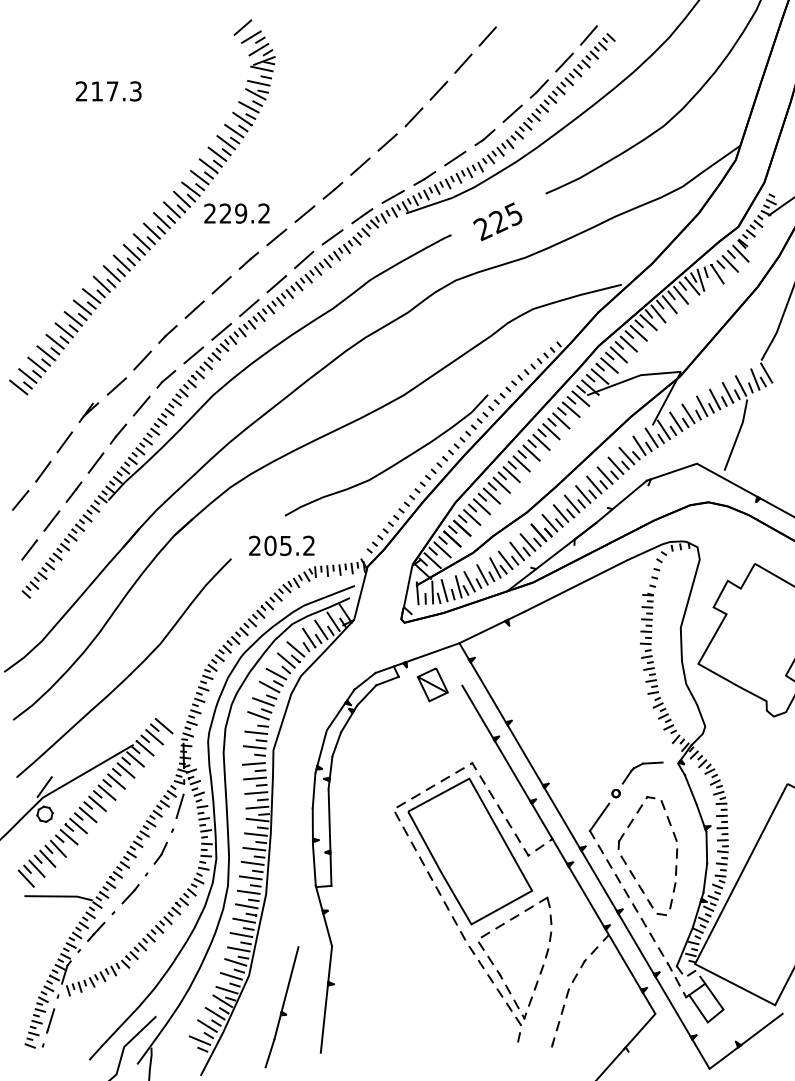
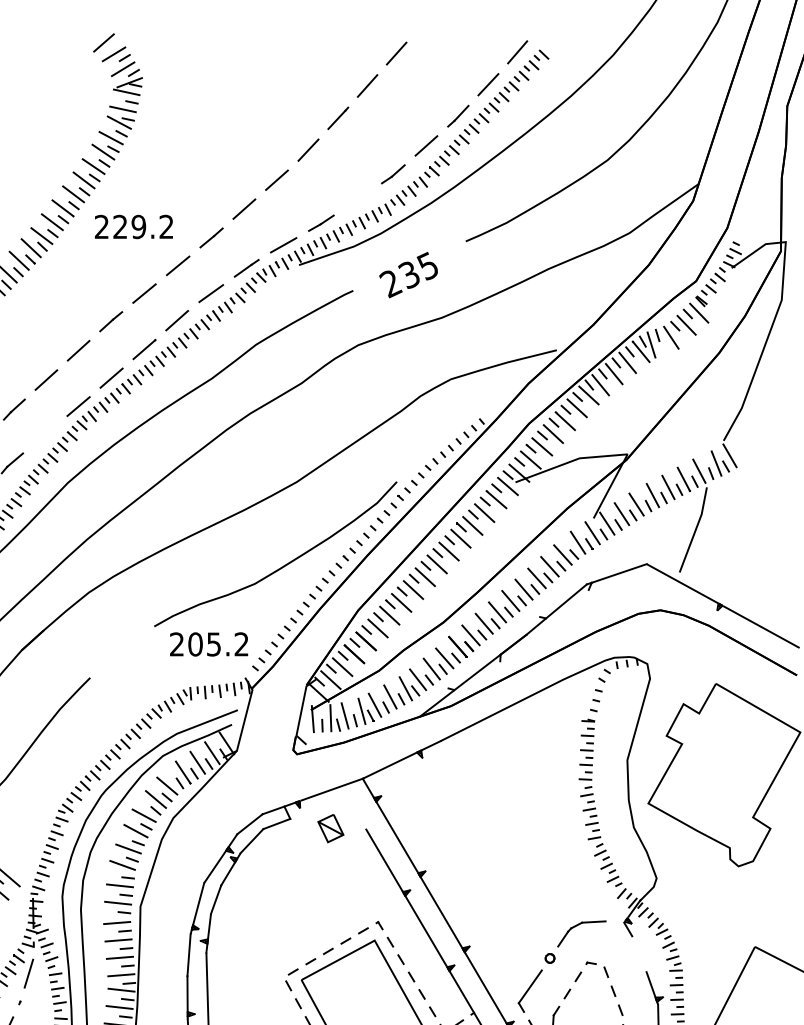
line: (455, 158) -> (358, 199), removed
text: (236, 213) -> (133, 226), moved
text: (498, 221) -> (409, 274), 225 -> 235
line: (193, 355) -> (44, 434), removed
text: (281, 545) -> (208, 643), moved
part: (432, 684) -> (330, 828), size x0.7
line: (690, 790) -> (638, 954), removed

